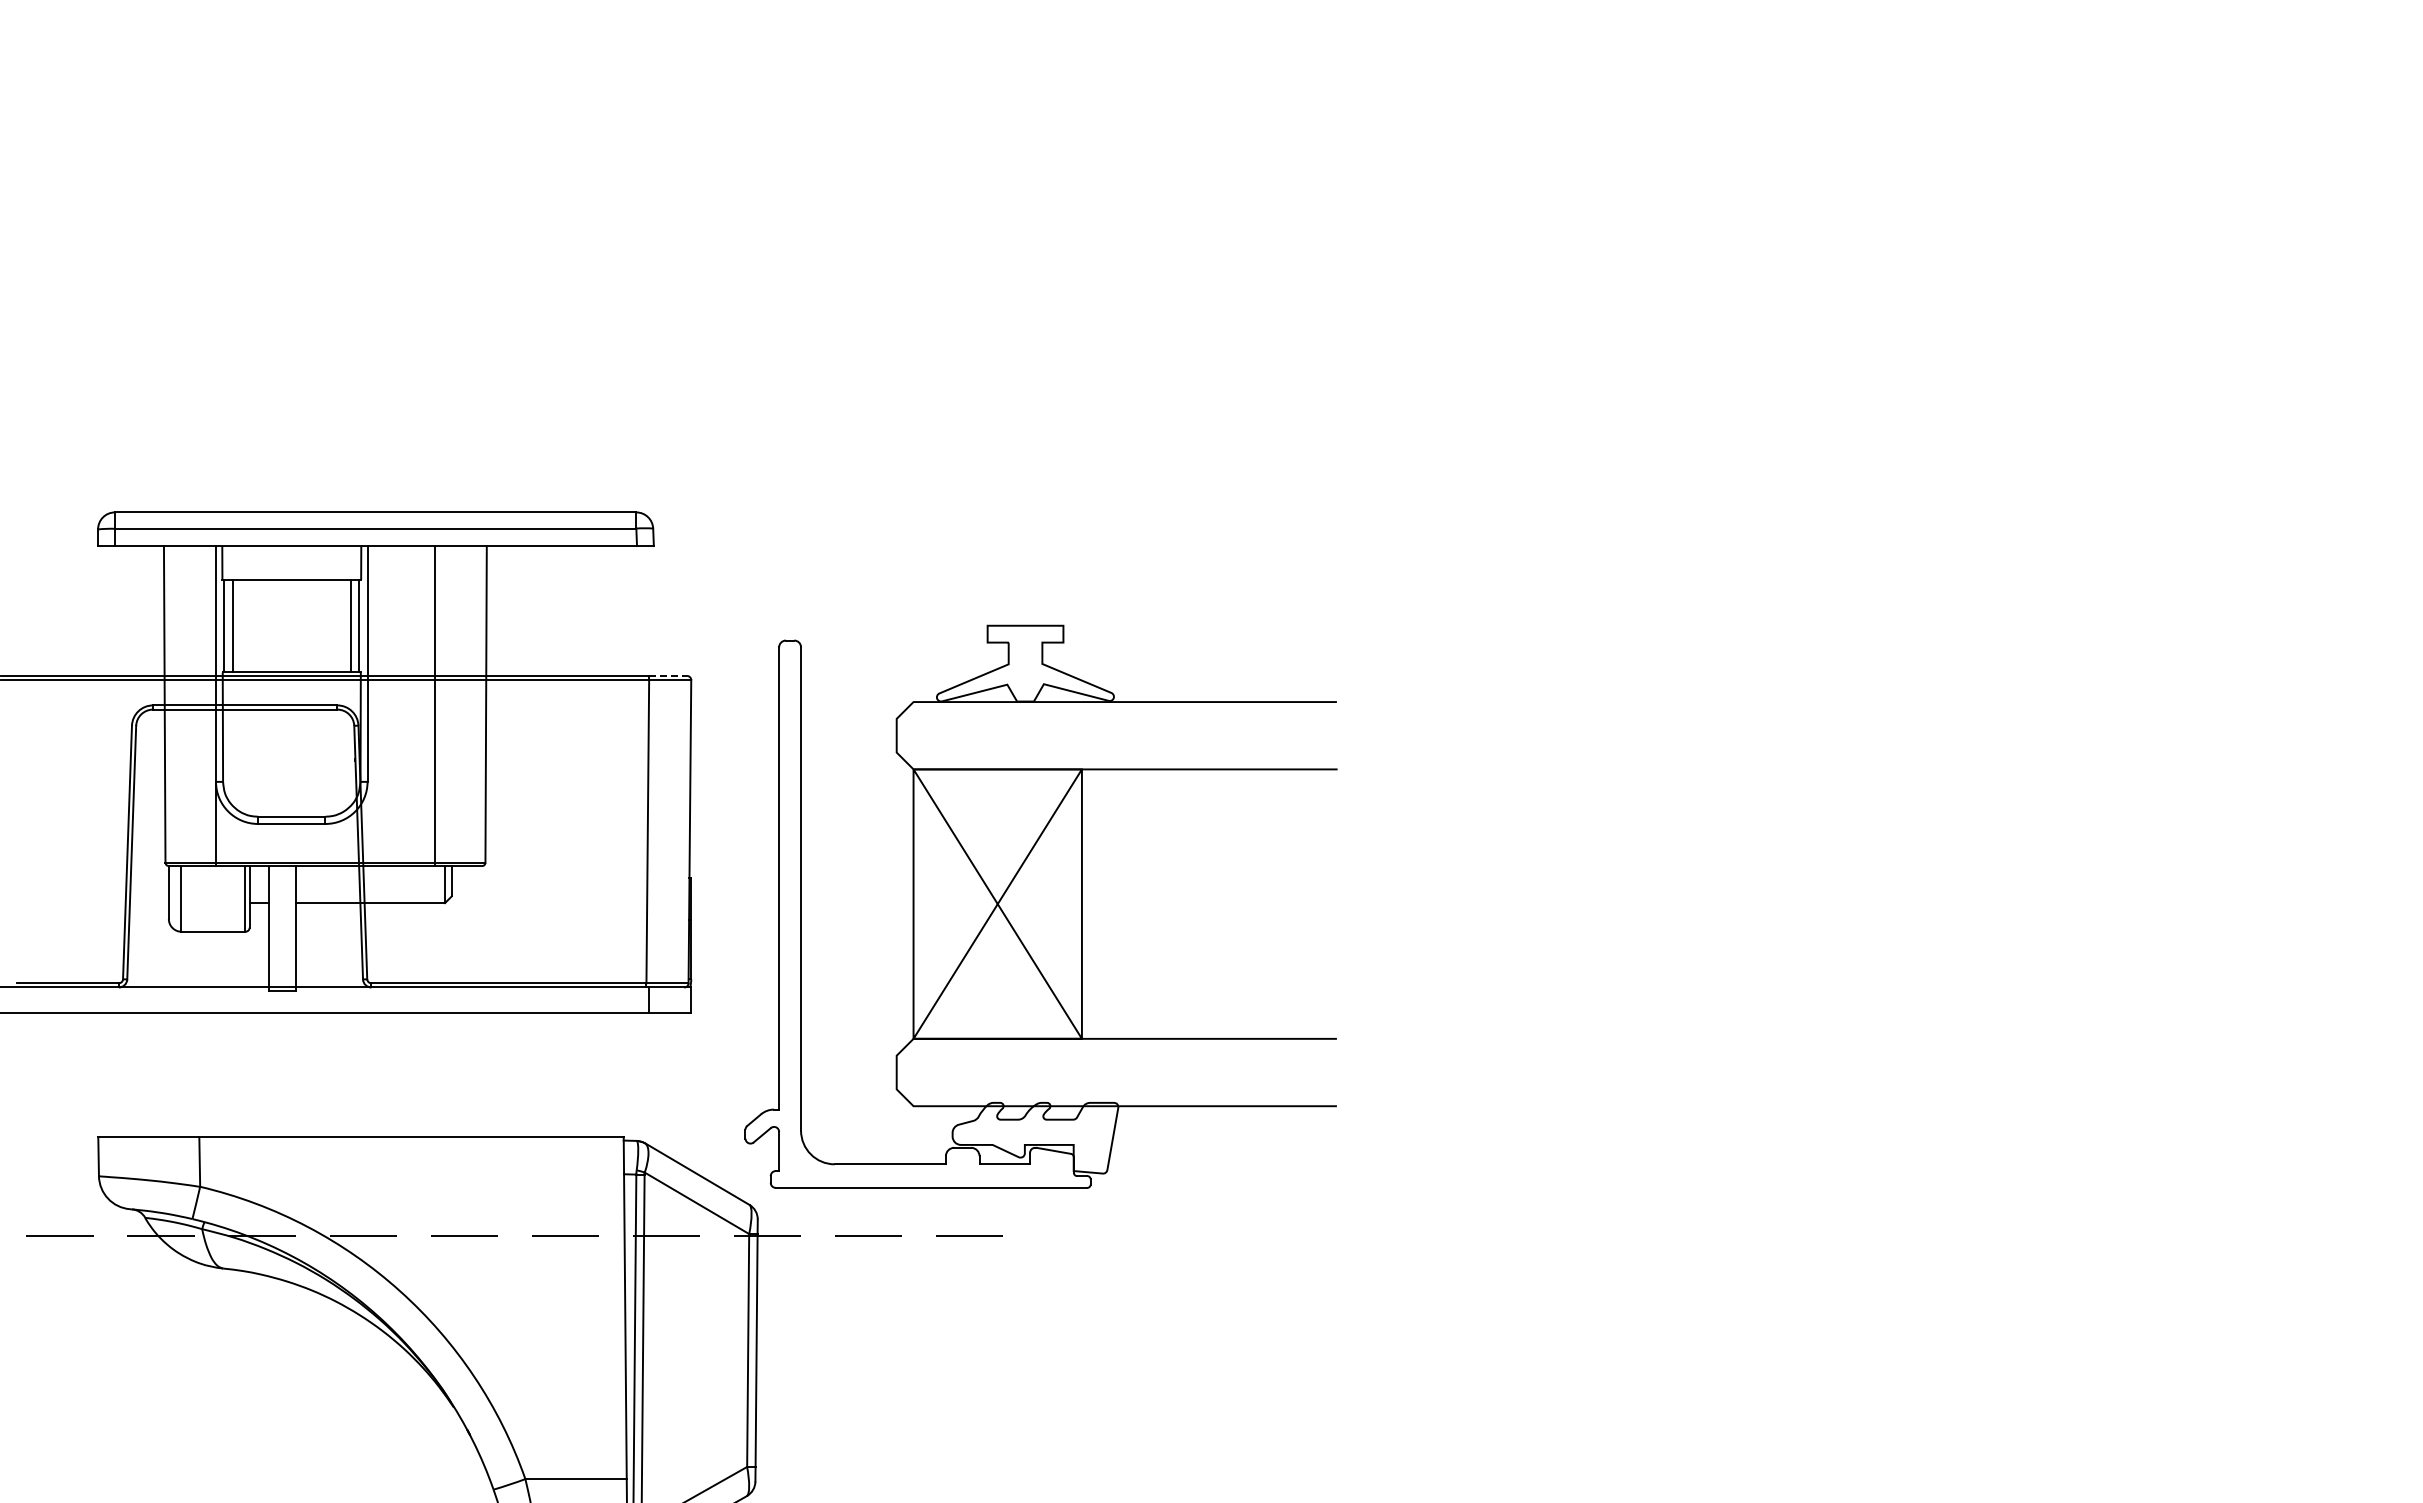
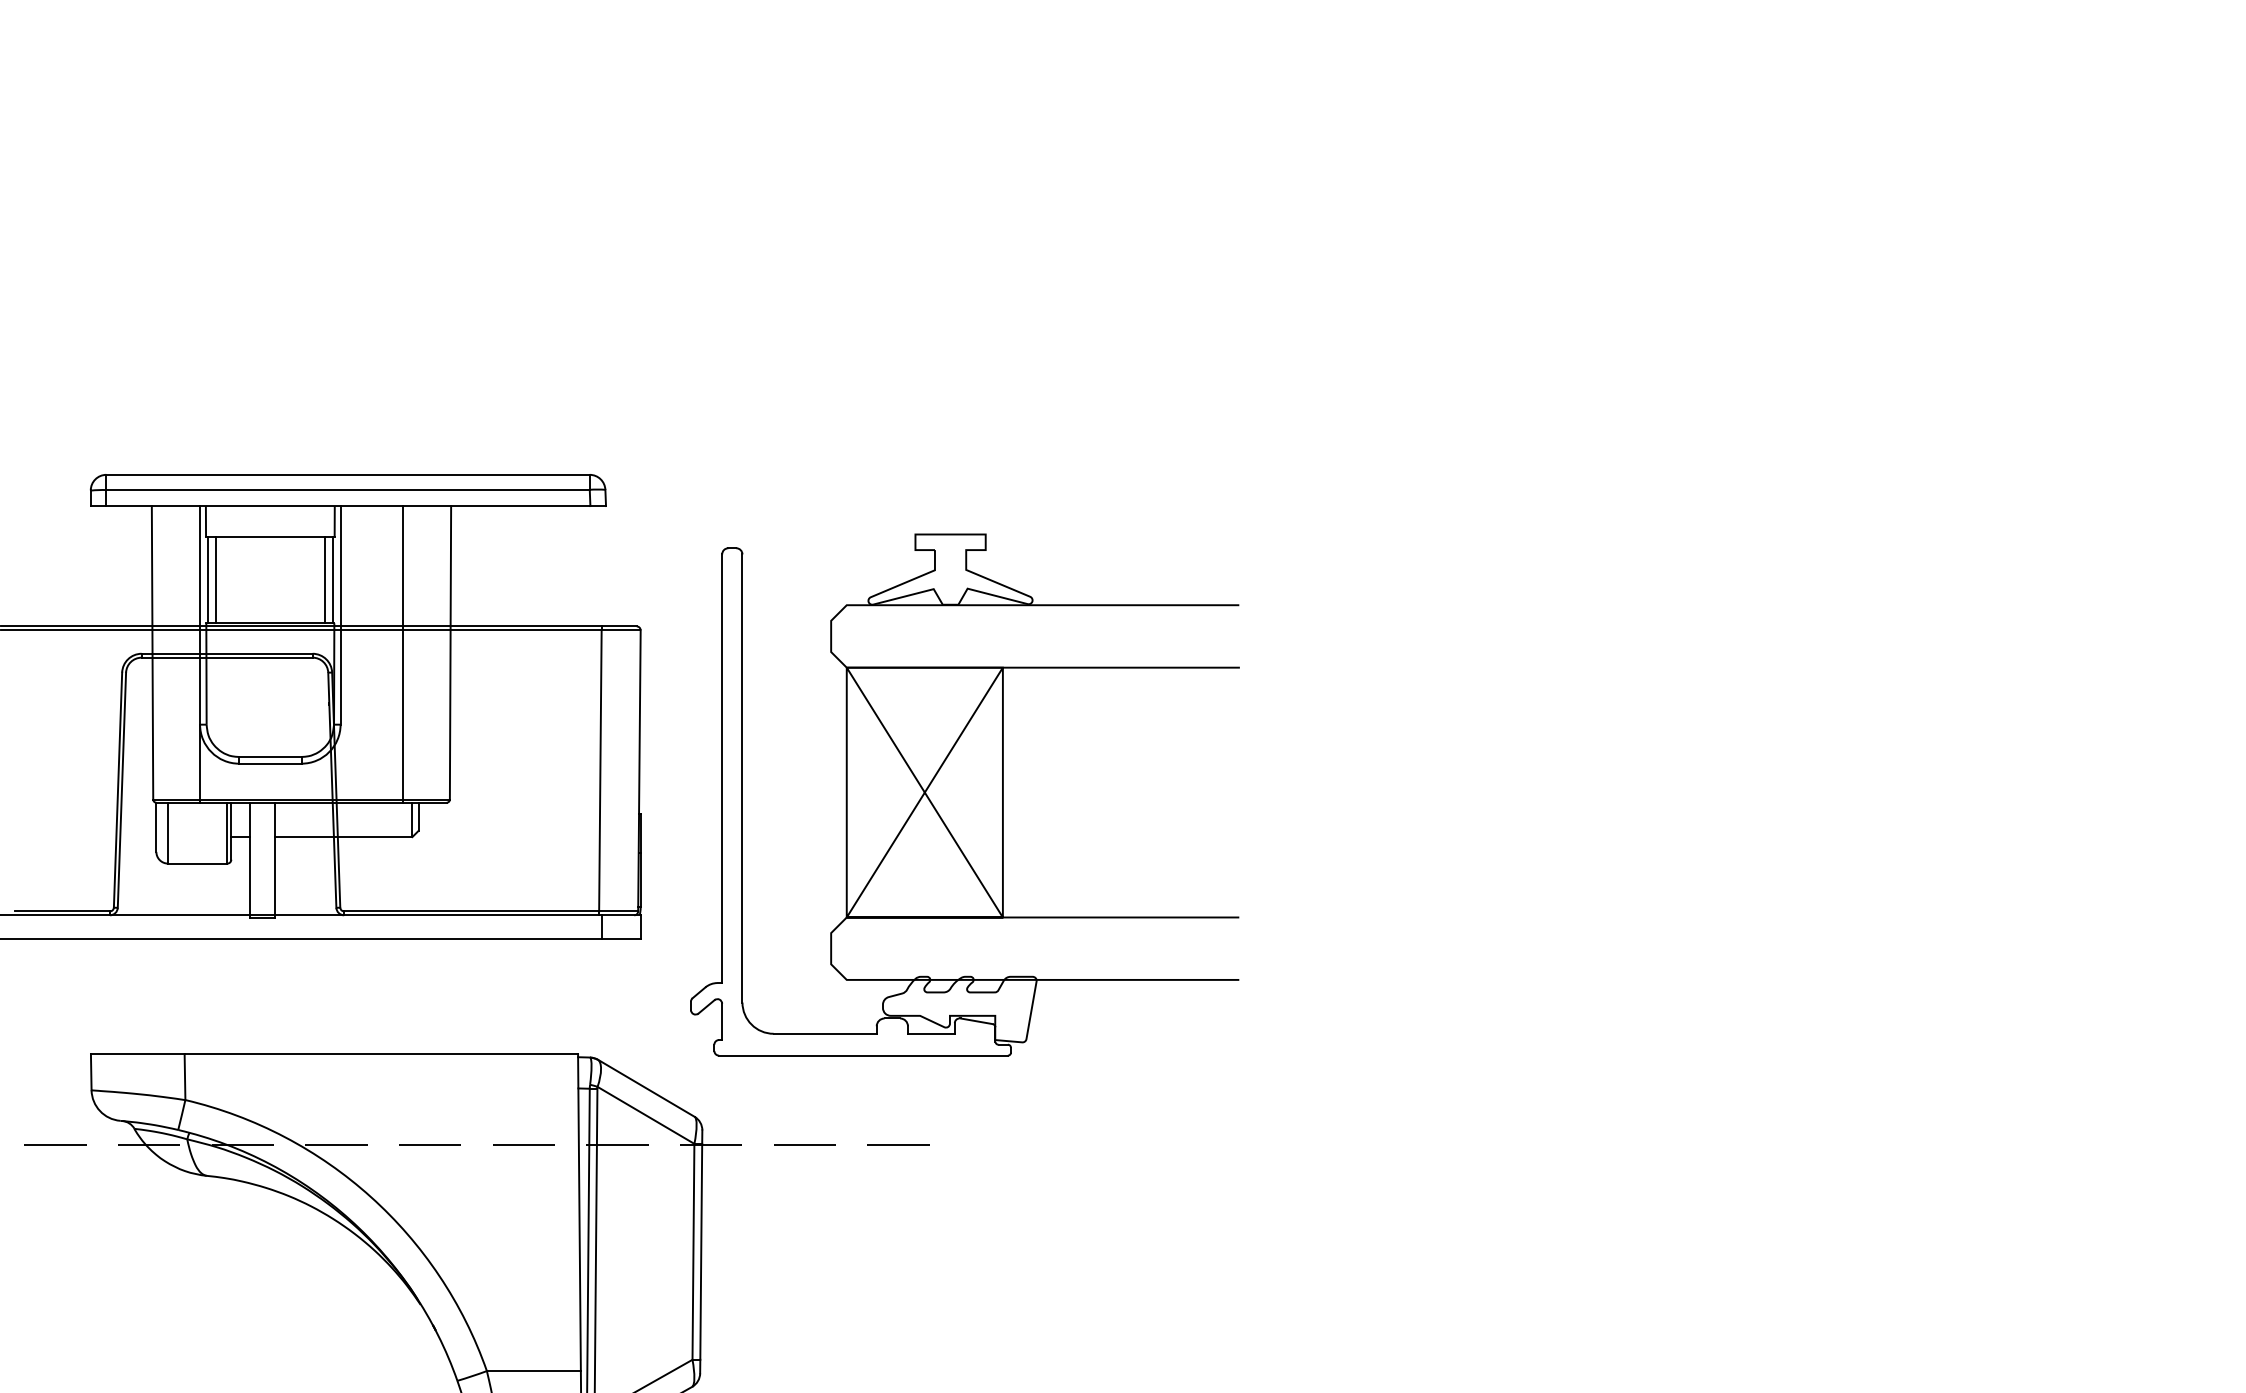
line: (668, 675) -> (619, 626), dashed -> solid
part: (1040, 906) -> (964, 794), moved

